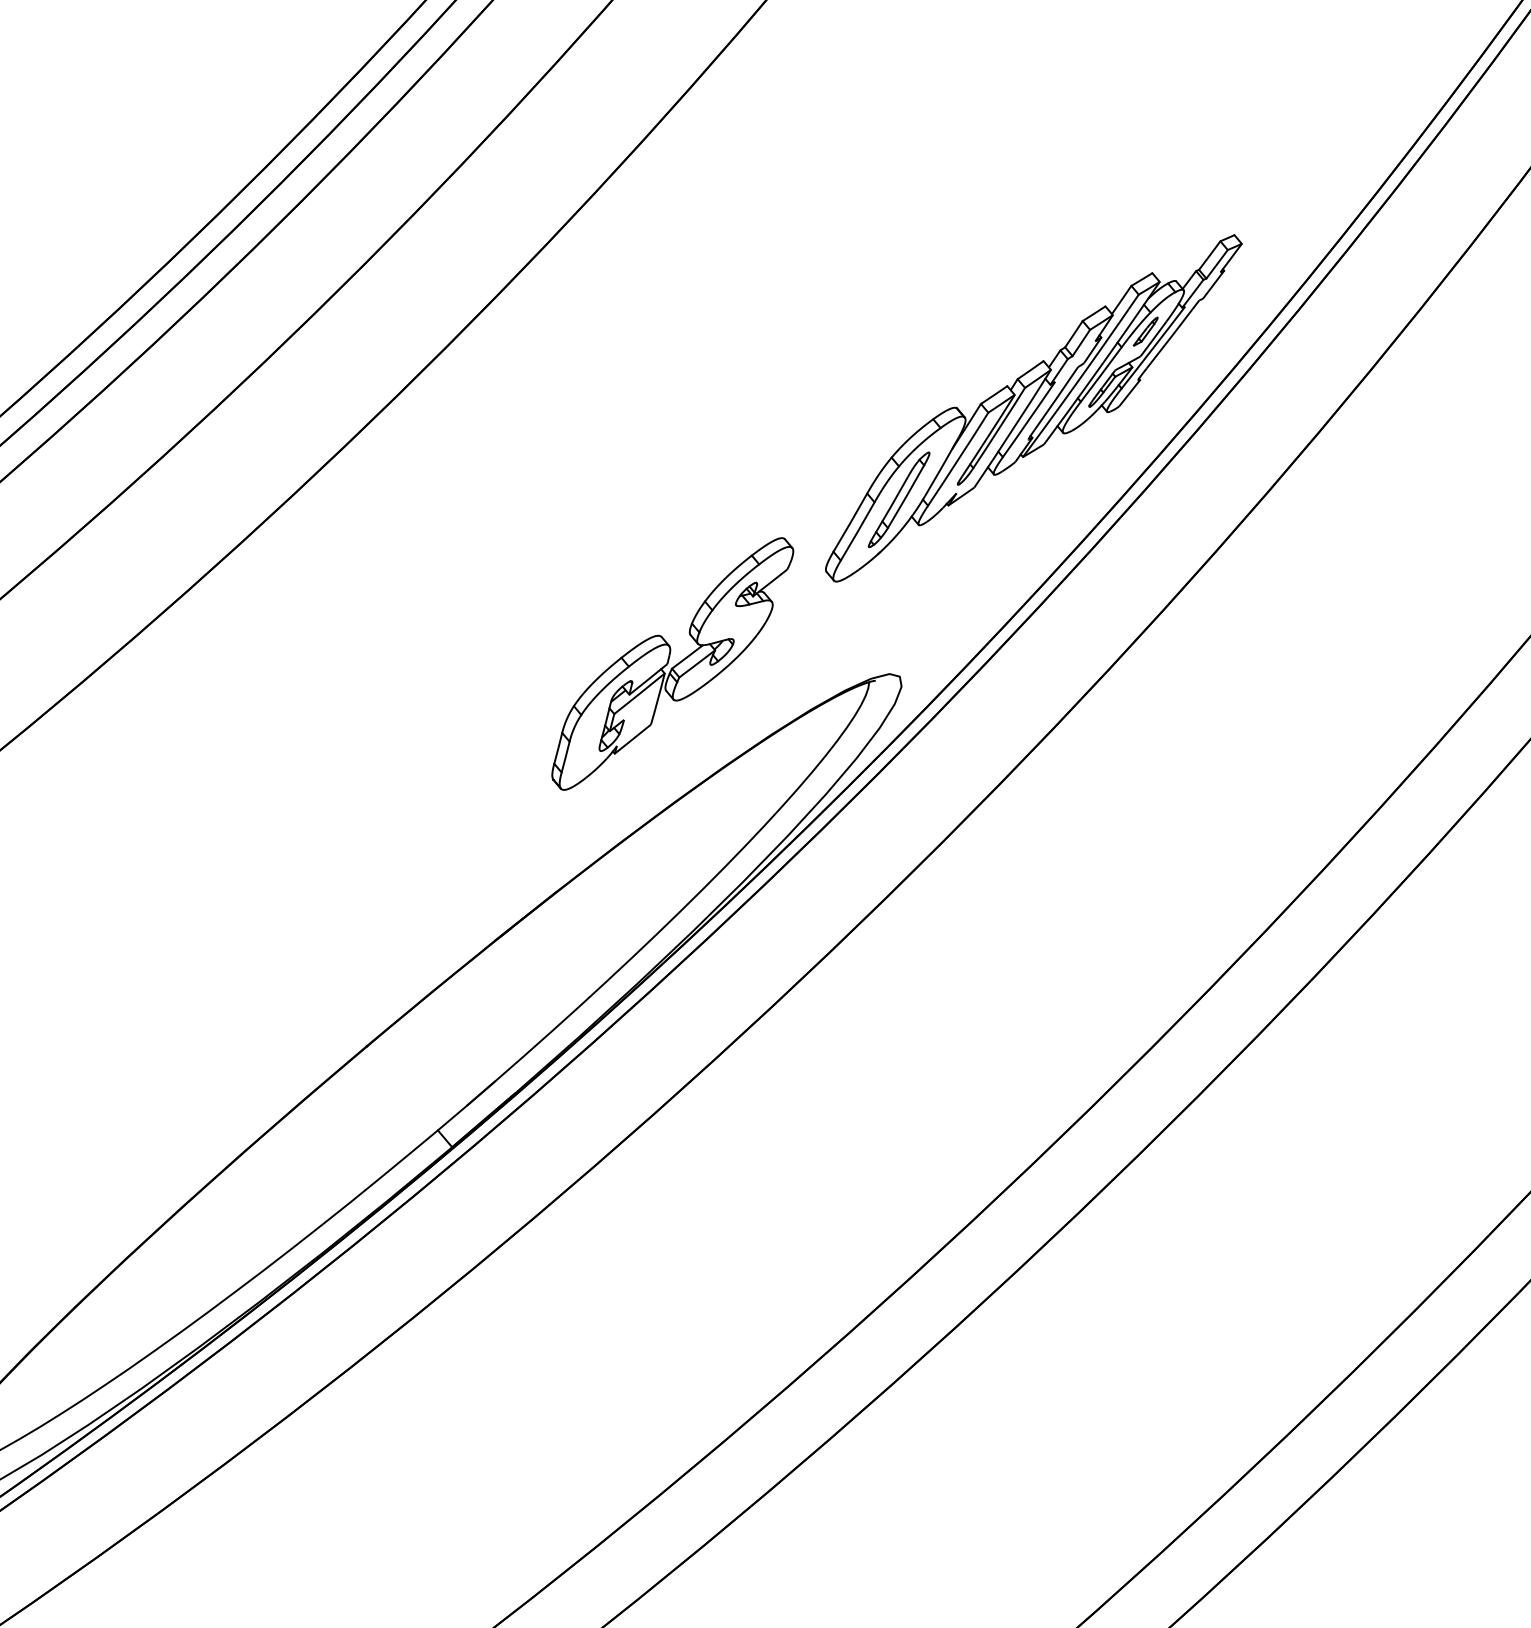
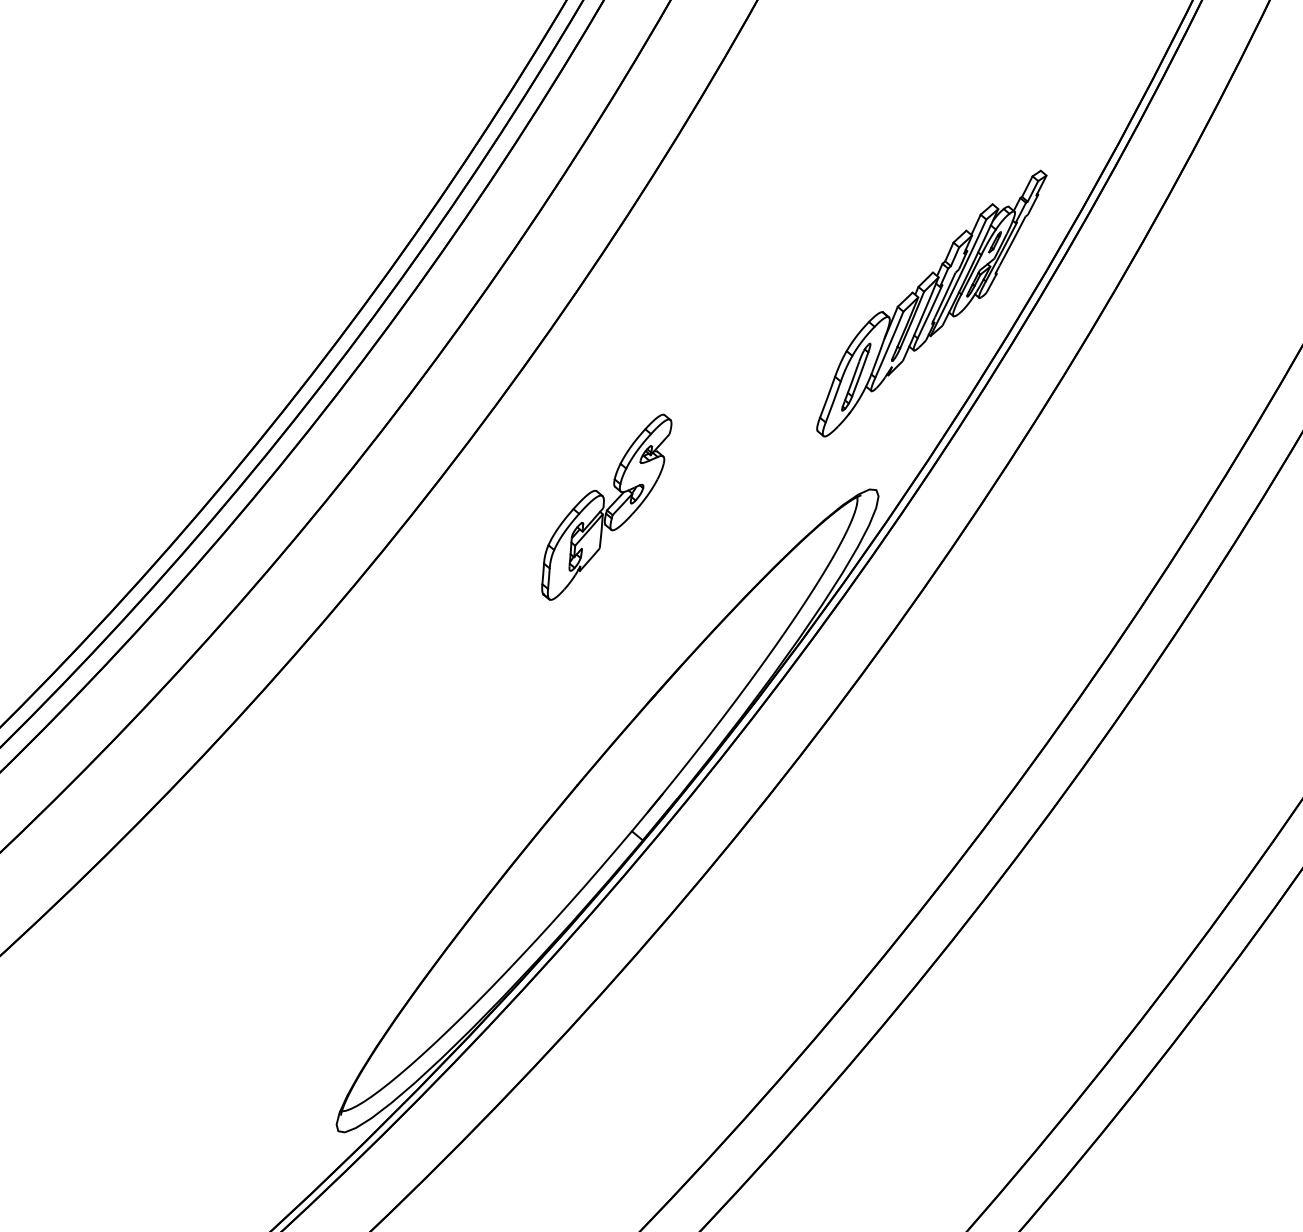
part: (672, 662) -> (606, 506), moved

